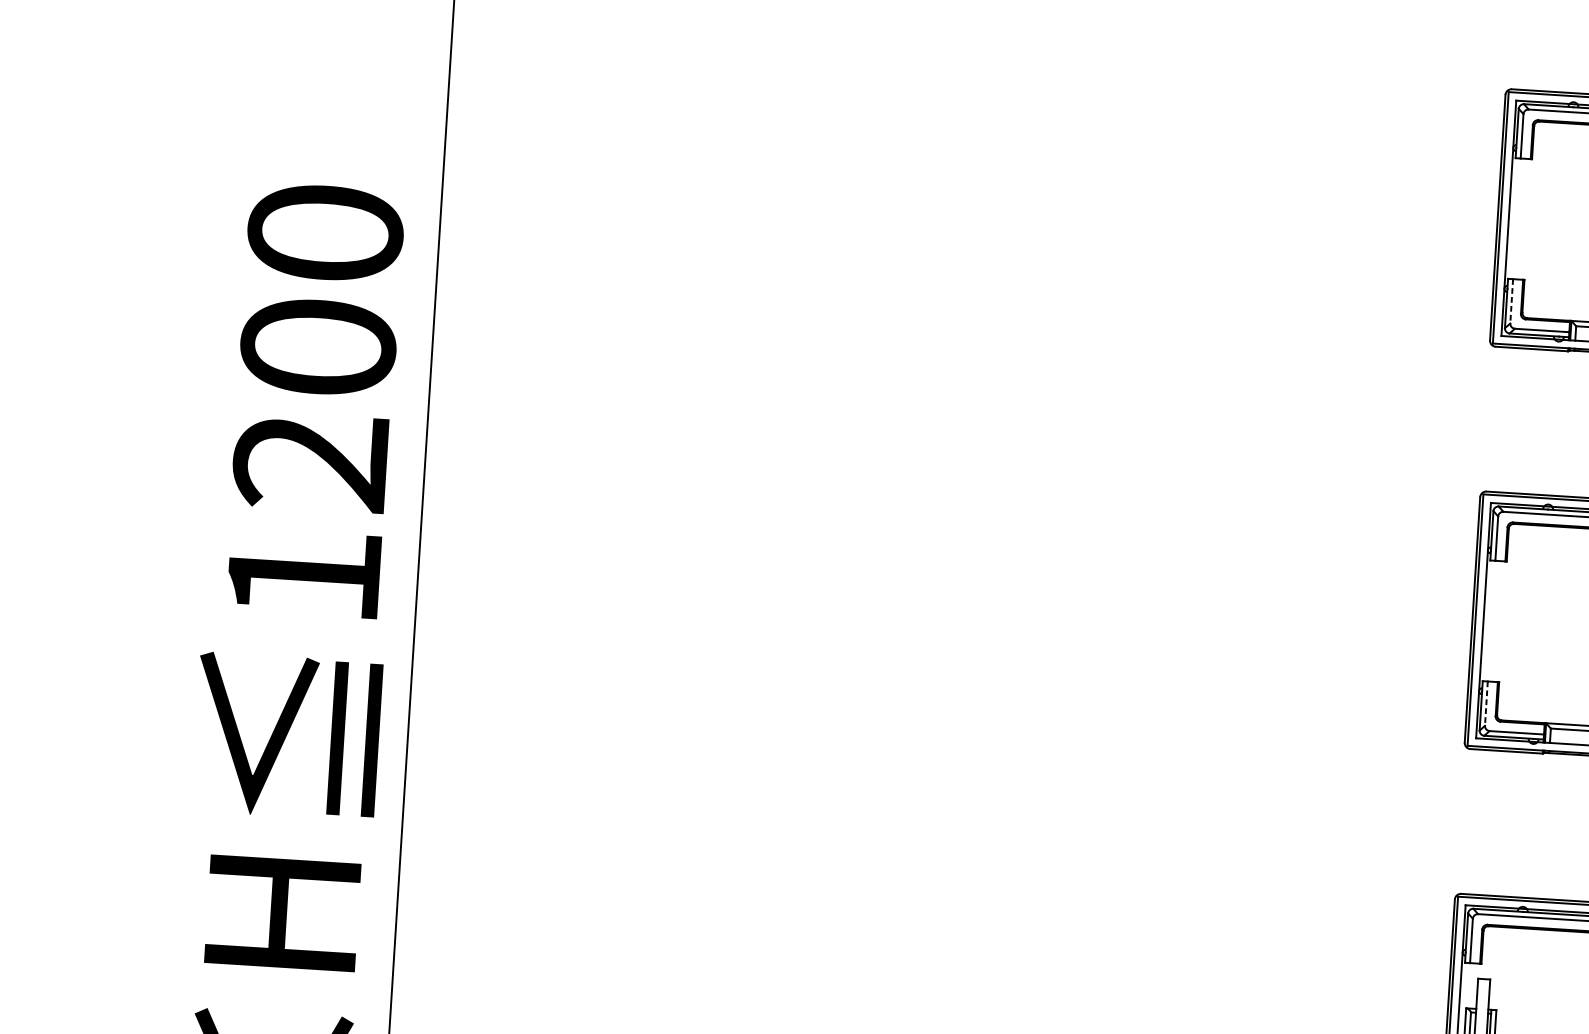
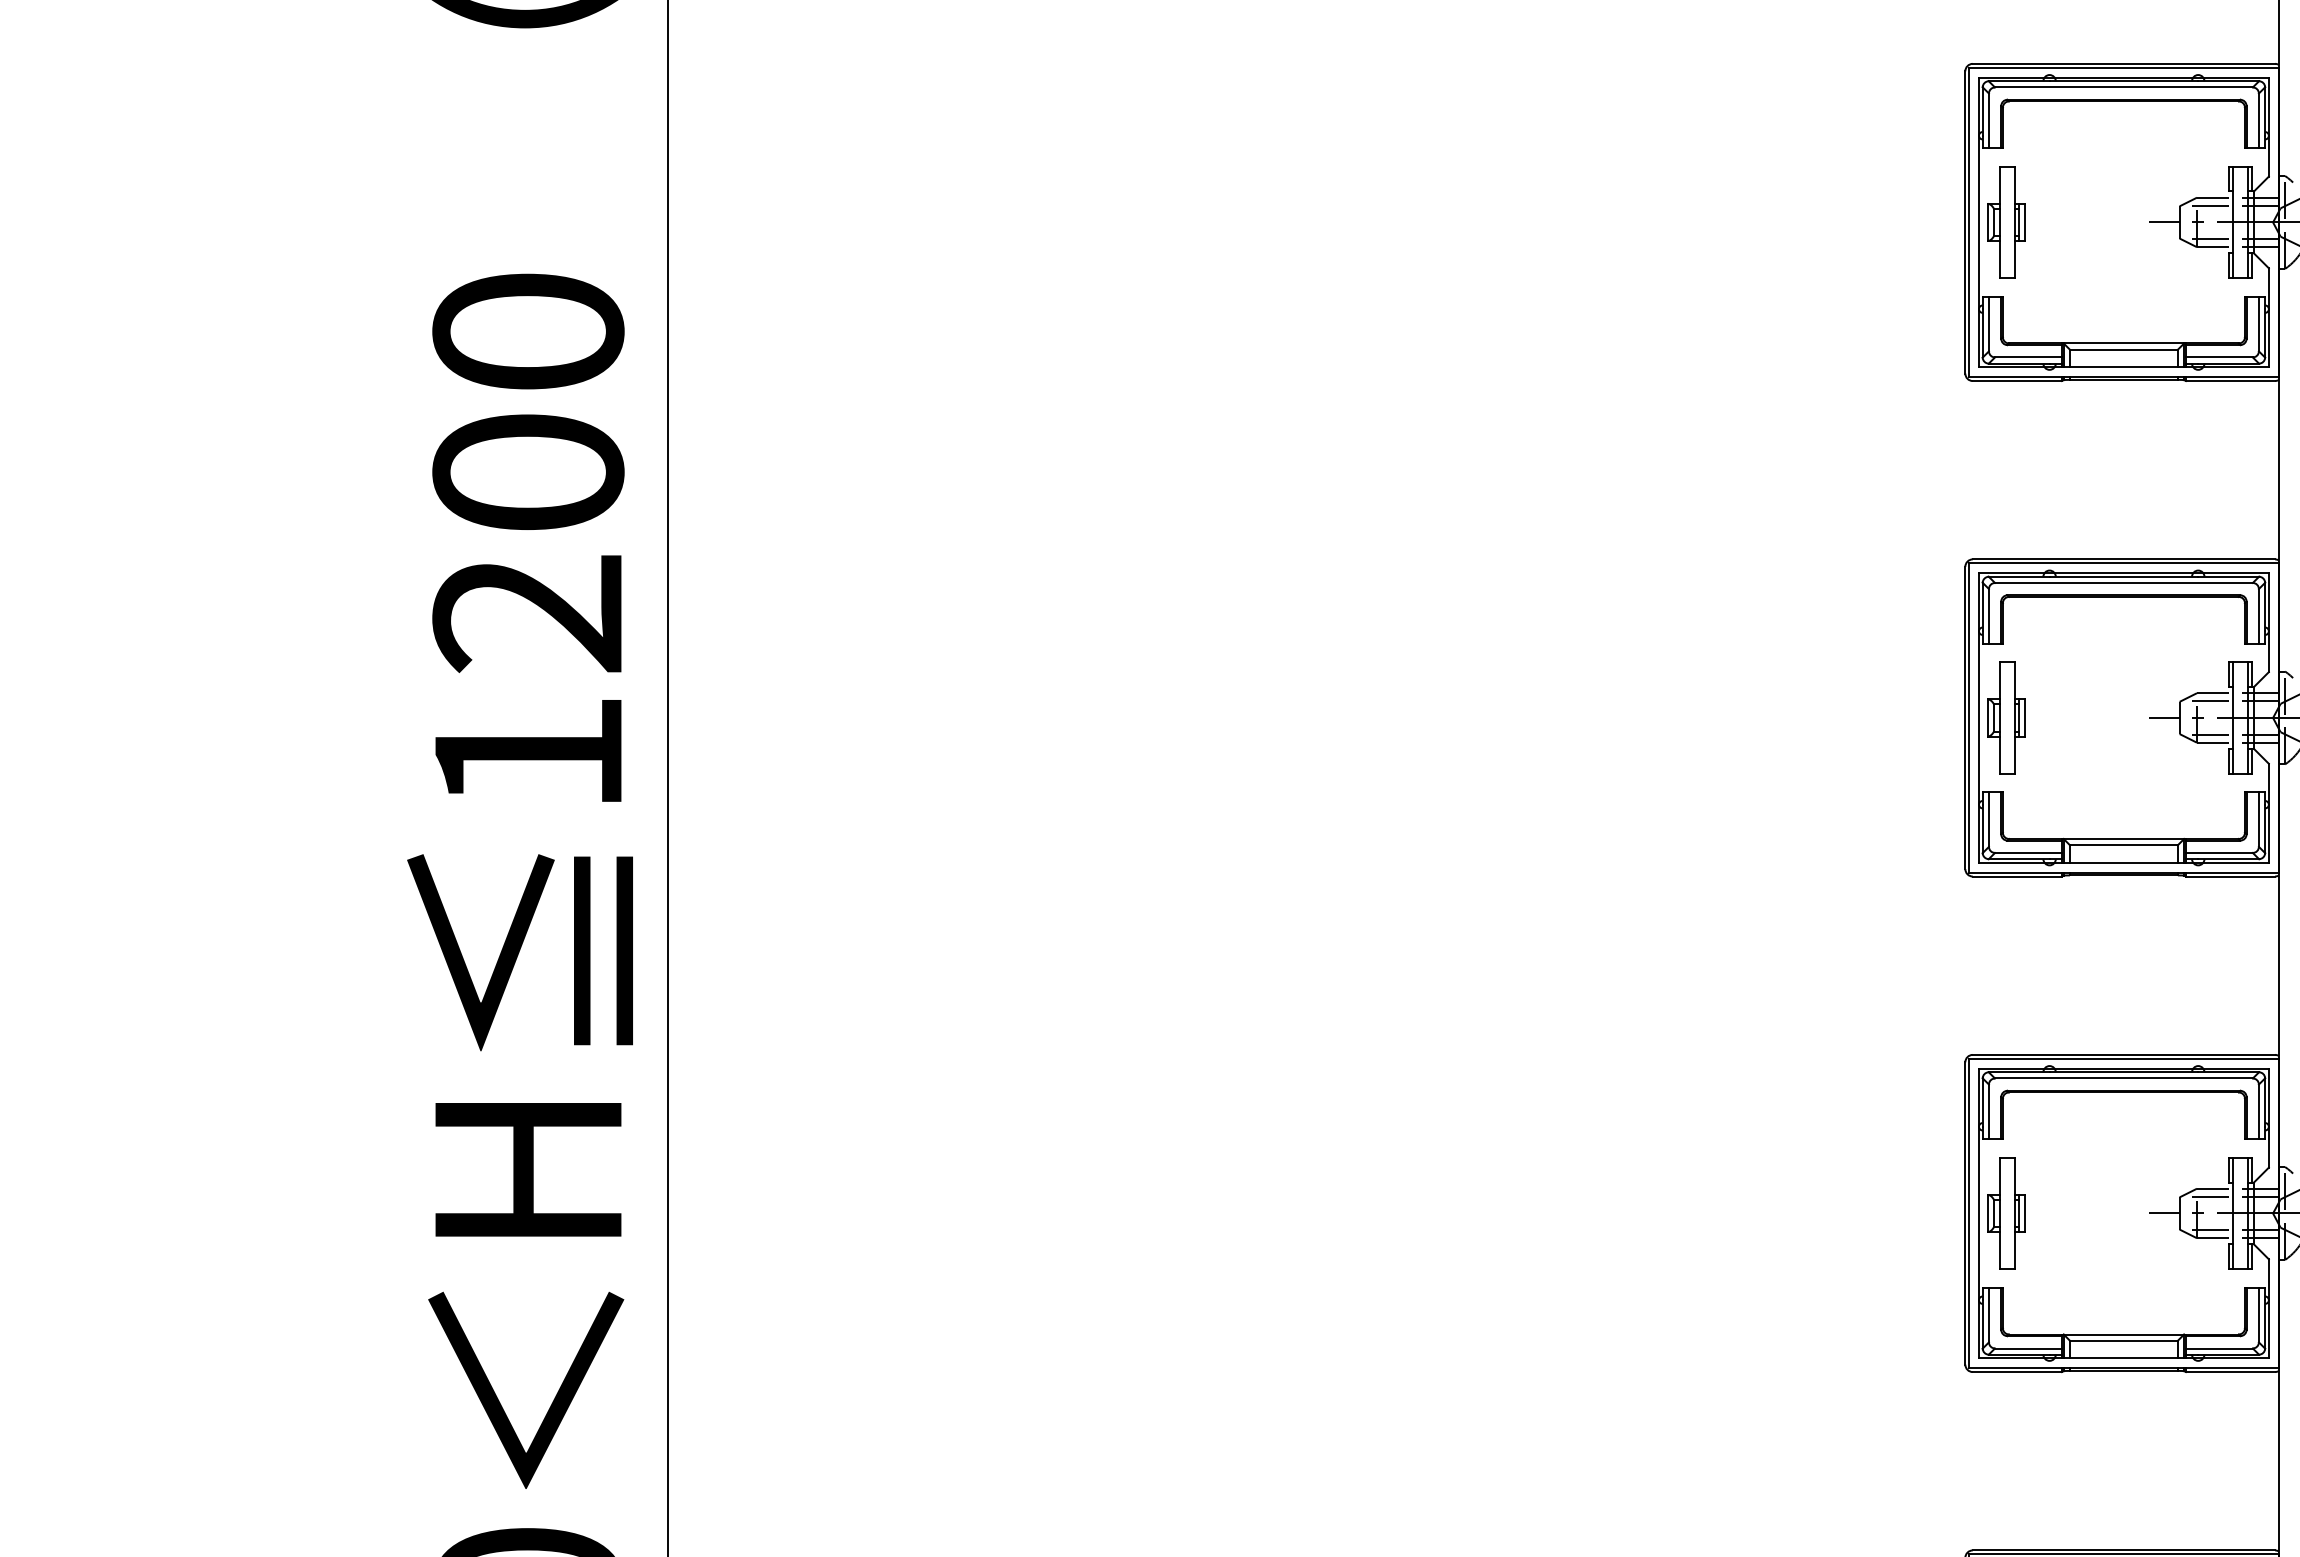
part: (1531, 219) -> (2006, 222), added
line: (1511, 301) -> (1988, 324), dashed -> solid
part: (1505, 621) -> (2006, 717), added
line: (1486, 704) -> (1988, 820), dashed -> solid

